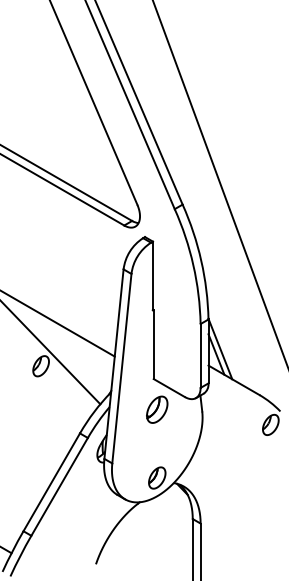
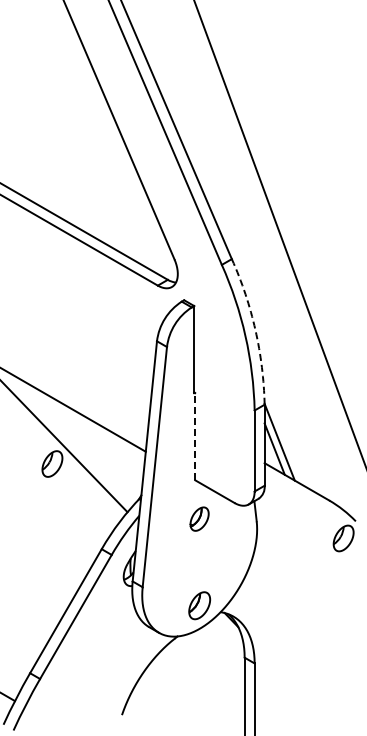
arc: (201, 260) -> (255, 330), solid -> dashed
line: (153, 344) -> (195, 436), solid -> dashed
part: (157, 409) -> (199, 518), size x0.7

